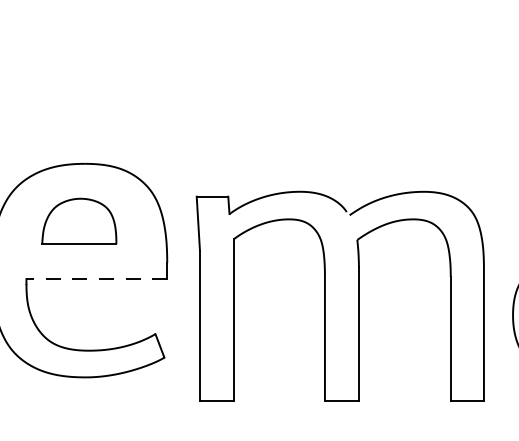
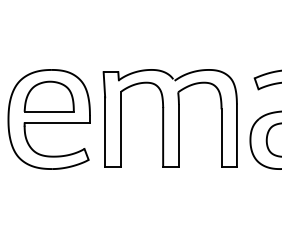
part: (77, 221) -> (48, 96), size x1.43
line: (97, 279) -> (57, 123), dashed -> solid
part: (338, 296) -> (169, 118), moved

